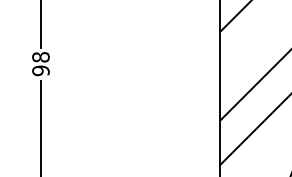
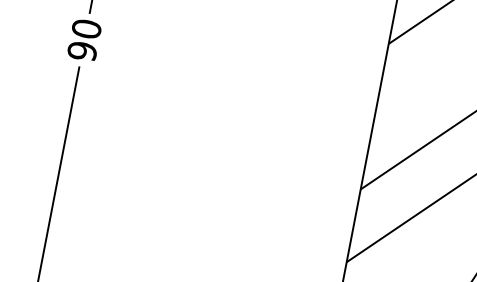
text: (40, 57) -> (85, 29), 98 -> 90

